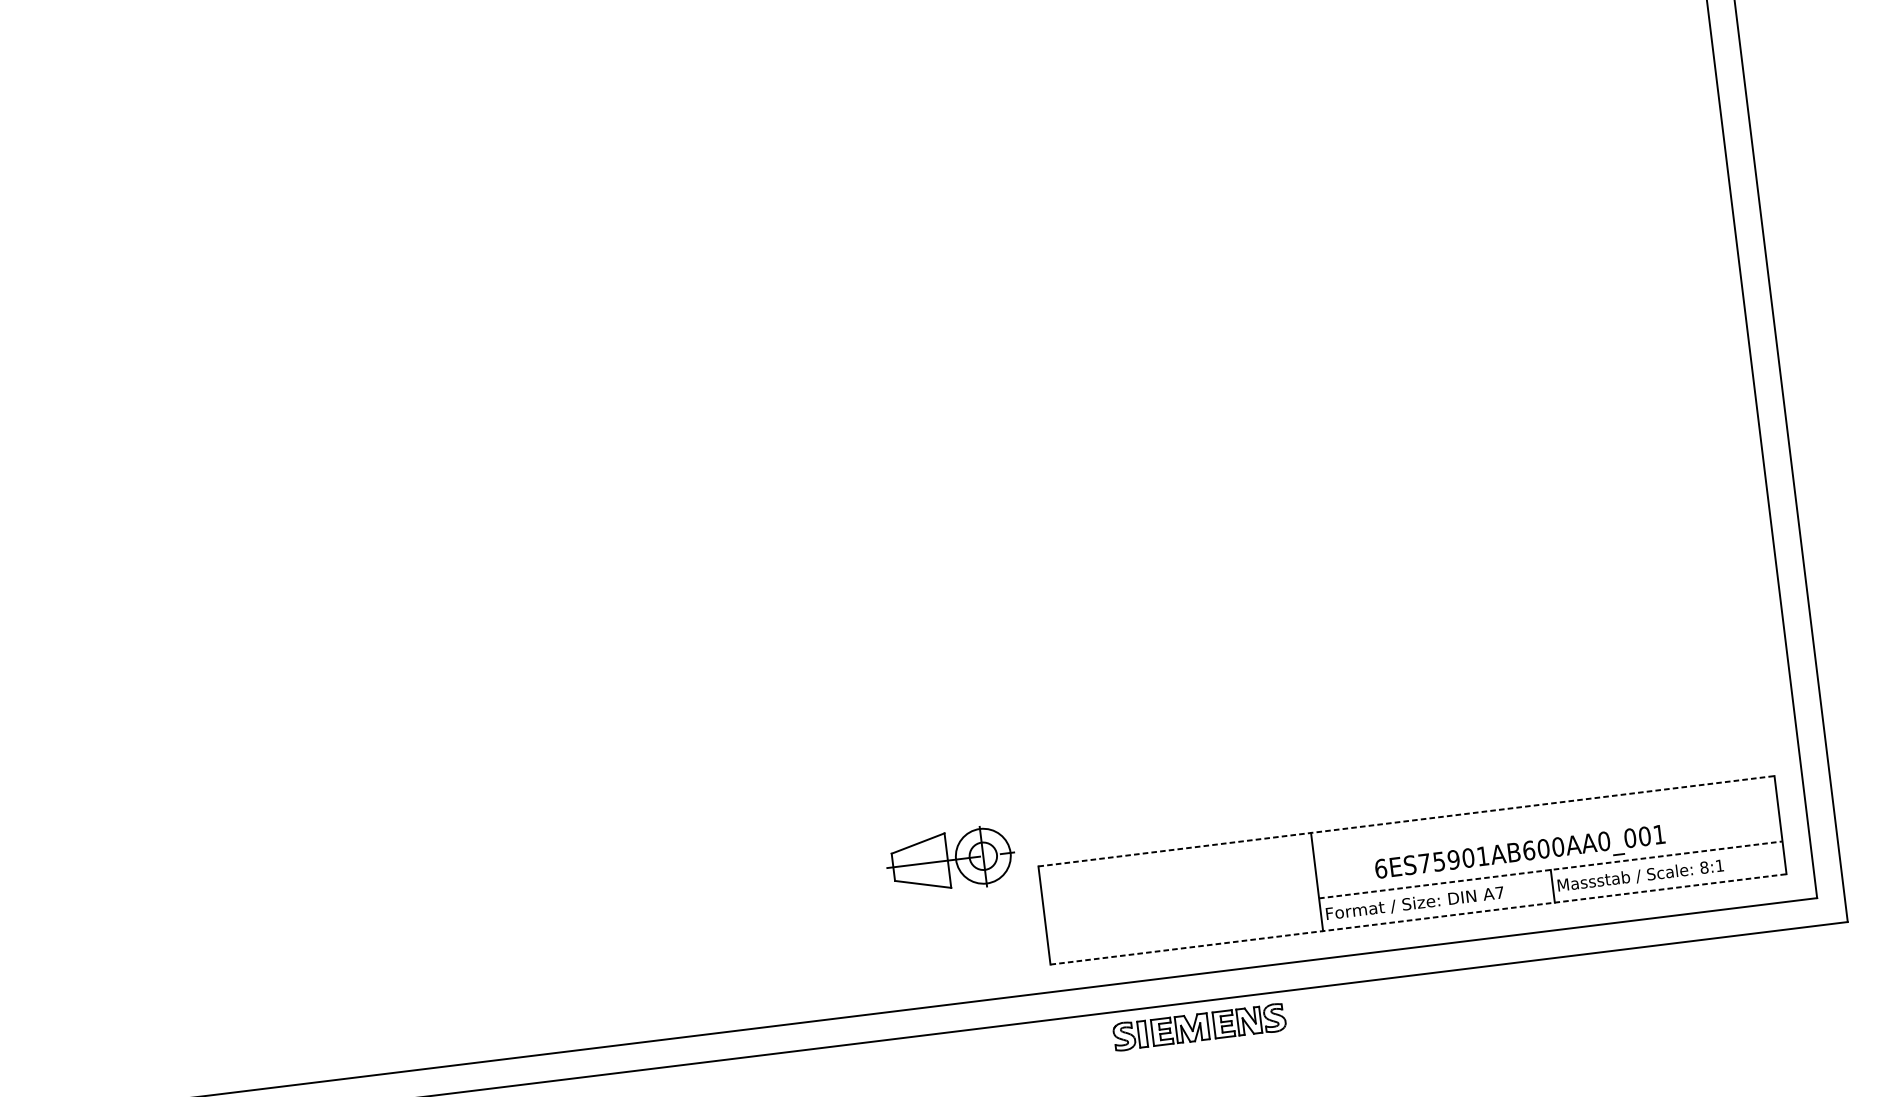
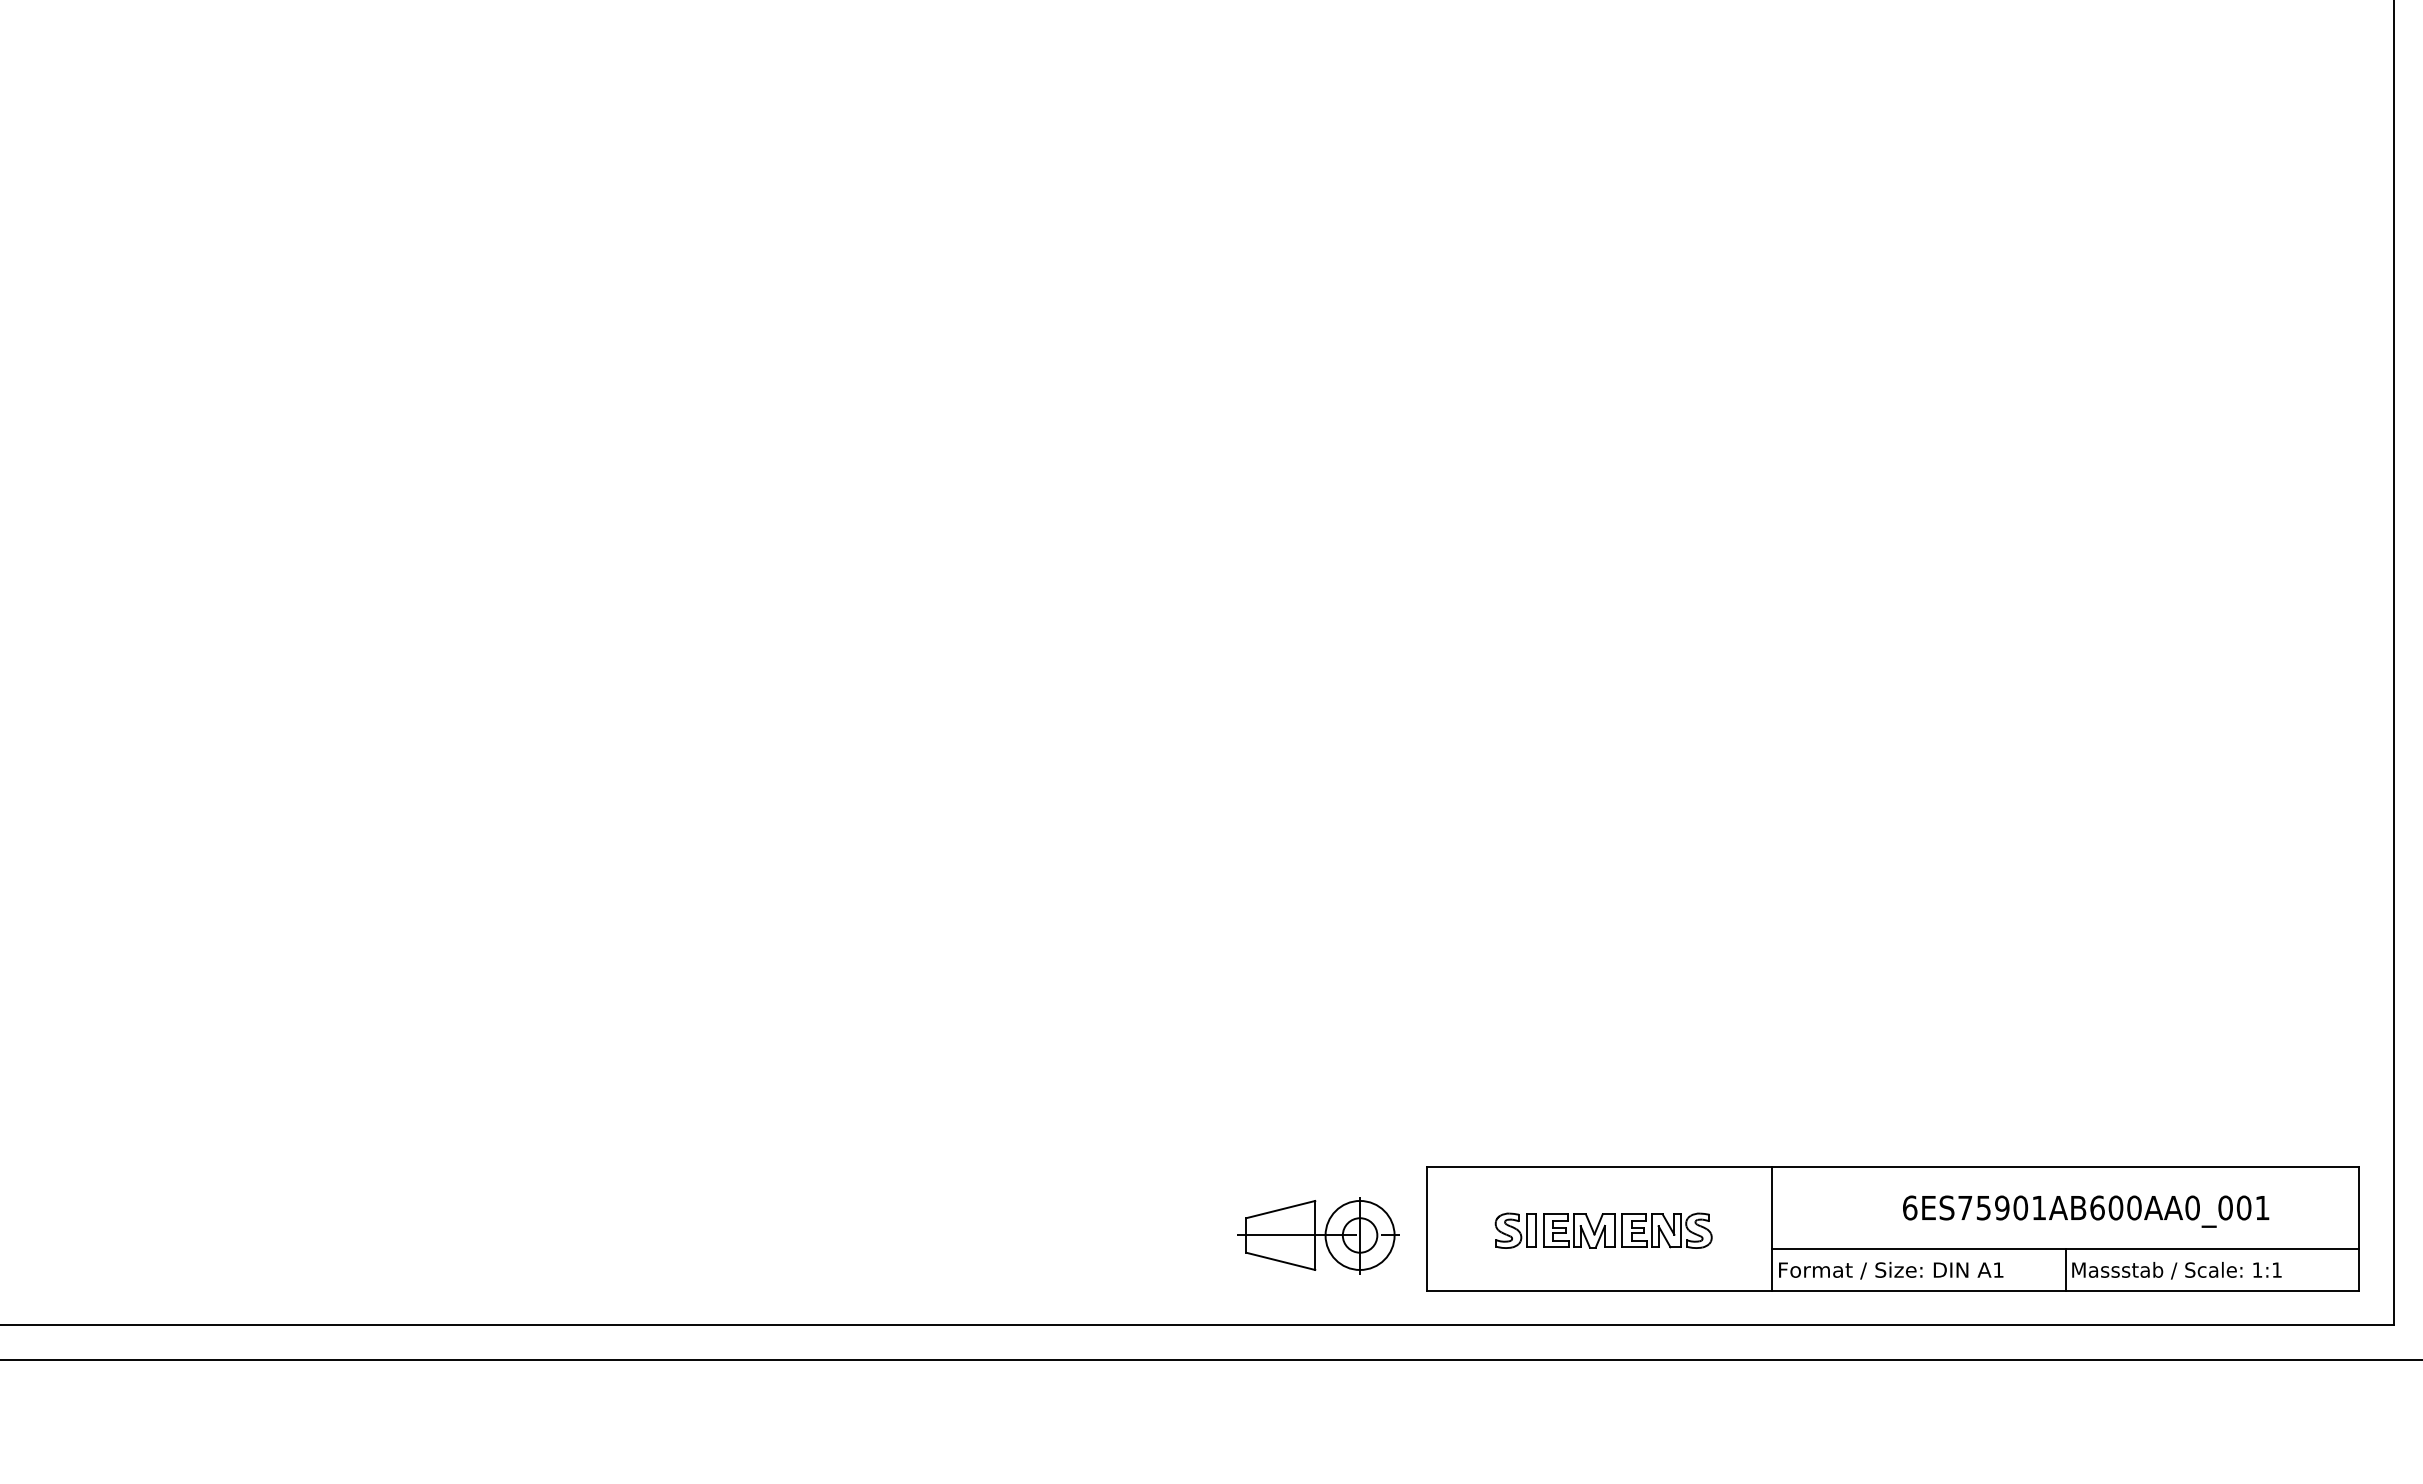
line: (1406, 821) -> (1893, 1166), dashed -> solid
text: (1520, 854) -> (2086, 1211), moved
part: (950, 860) -> (1318, 1235), moved
text: (1704, 867) -> (2257, 1269), 8:1 -> 1:1
line: (1551, 869) -> (2066, 1249), dashed -> solid
text: (1499, 892) -> (1998, 1269), A7 -> A1
line: (1418, 919) -> (1893, 1290), dashed -> solid
part: (1199, 1027) -> (1603, 1230), moved

